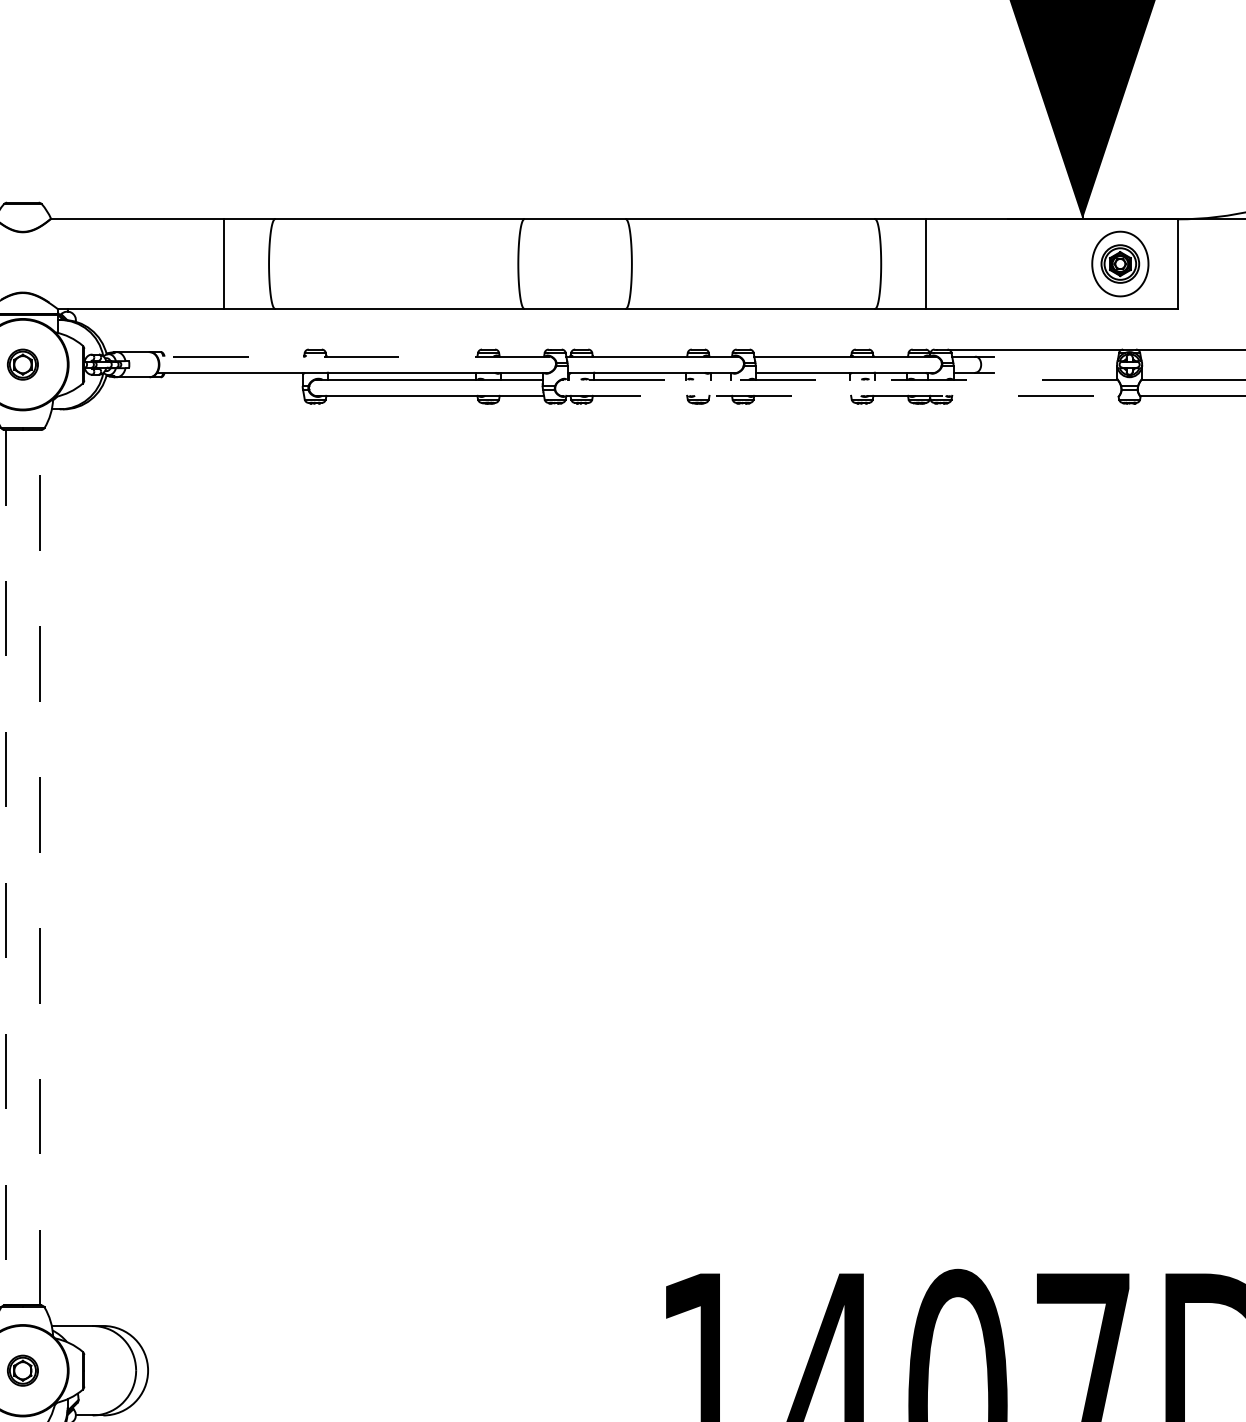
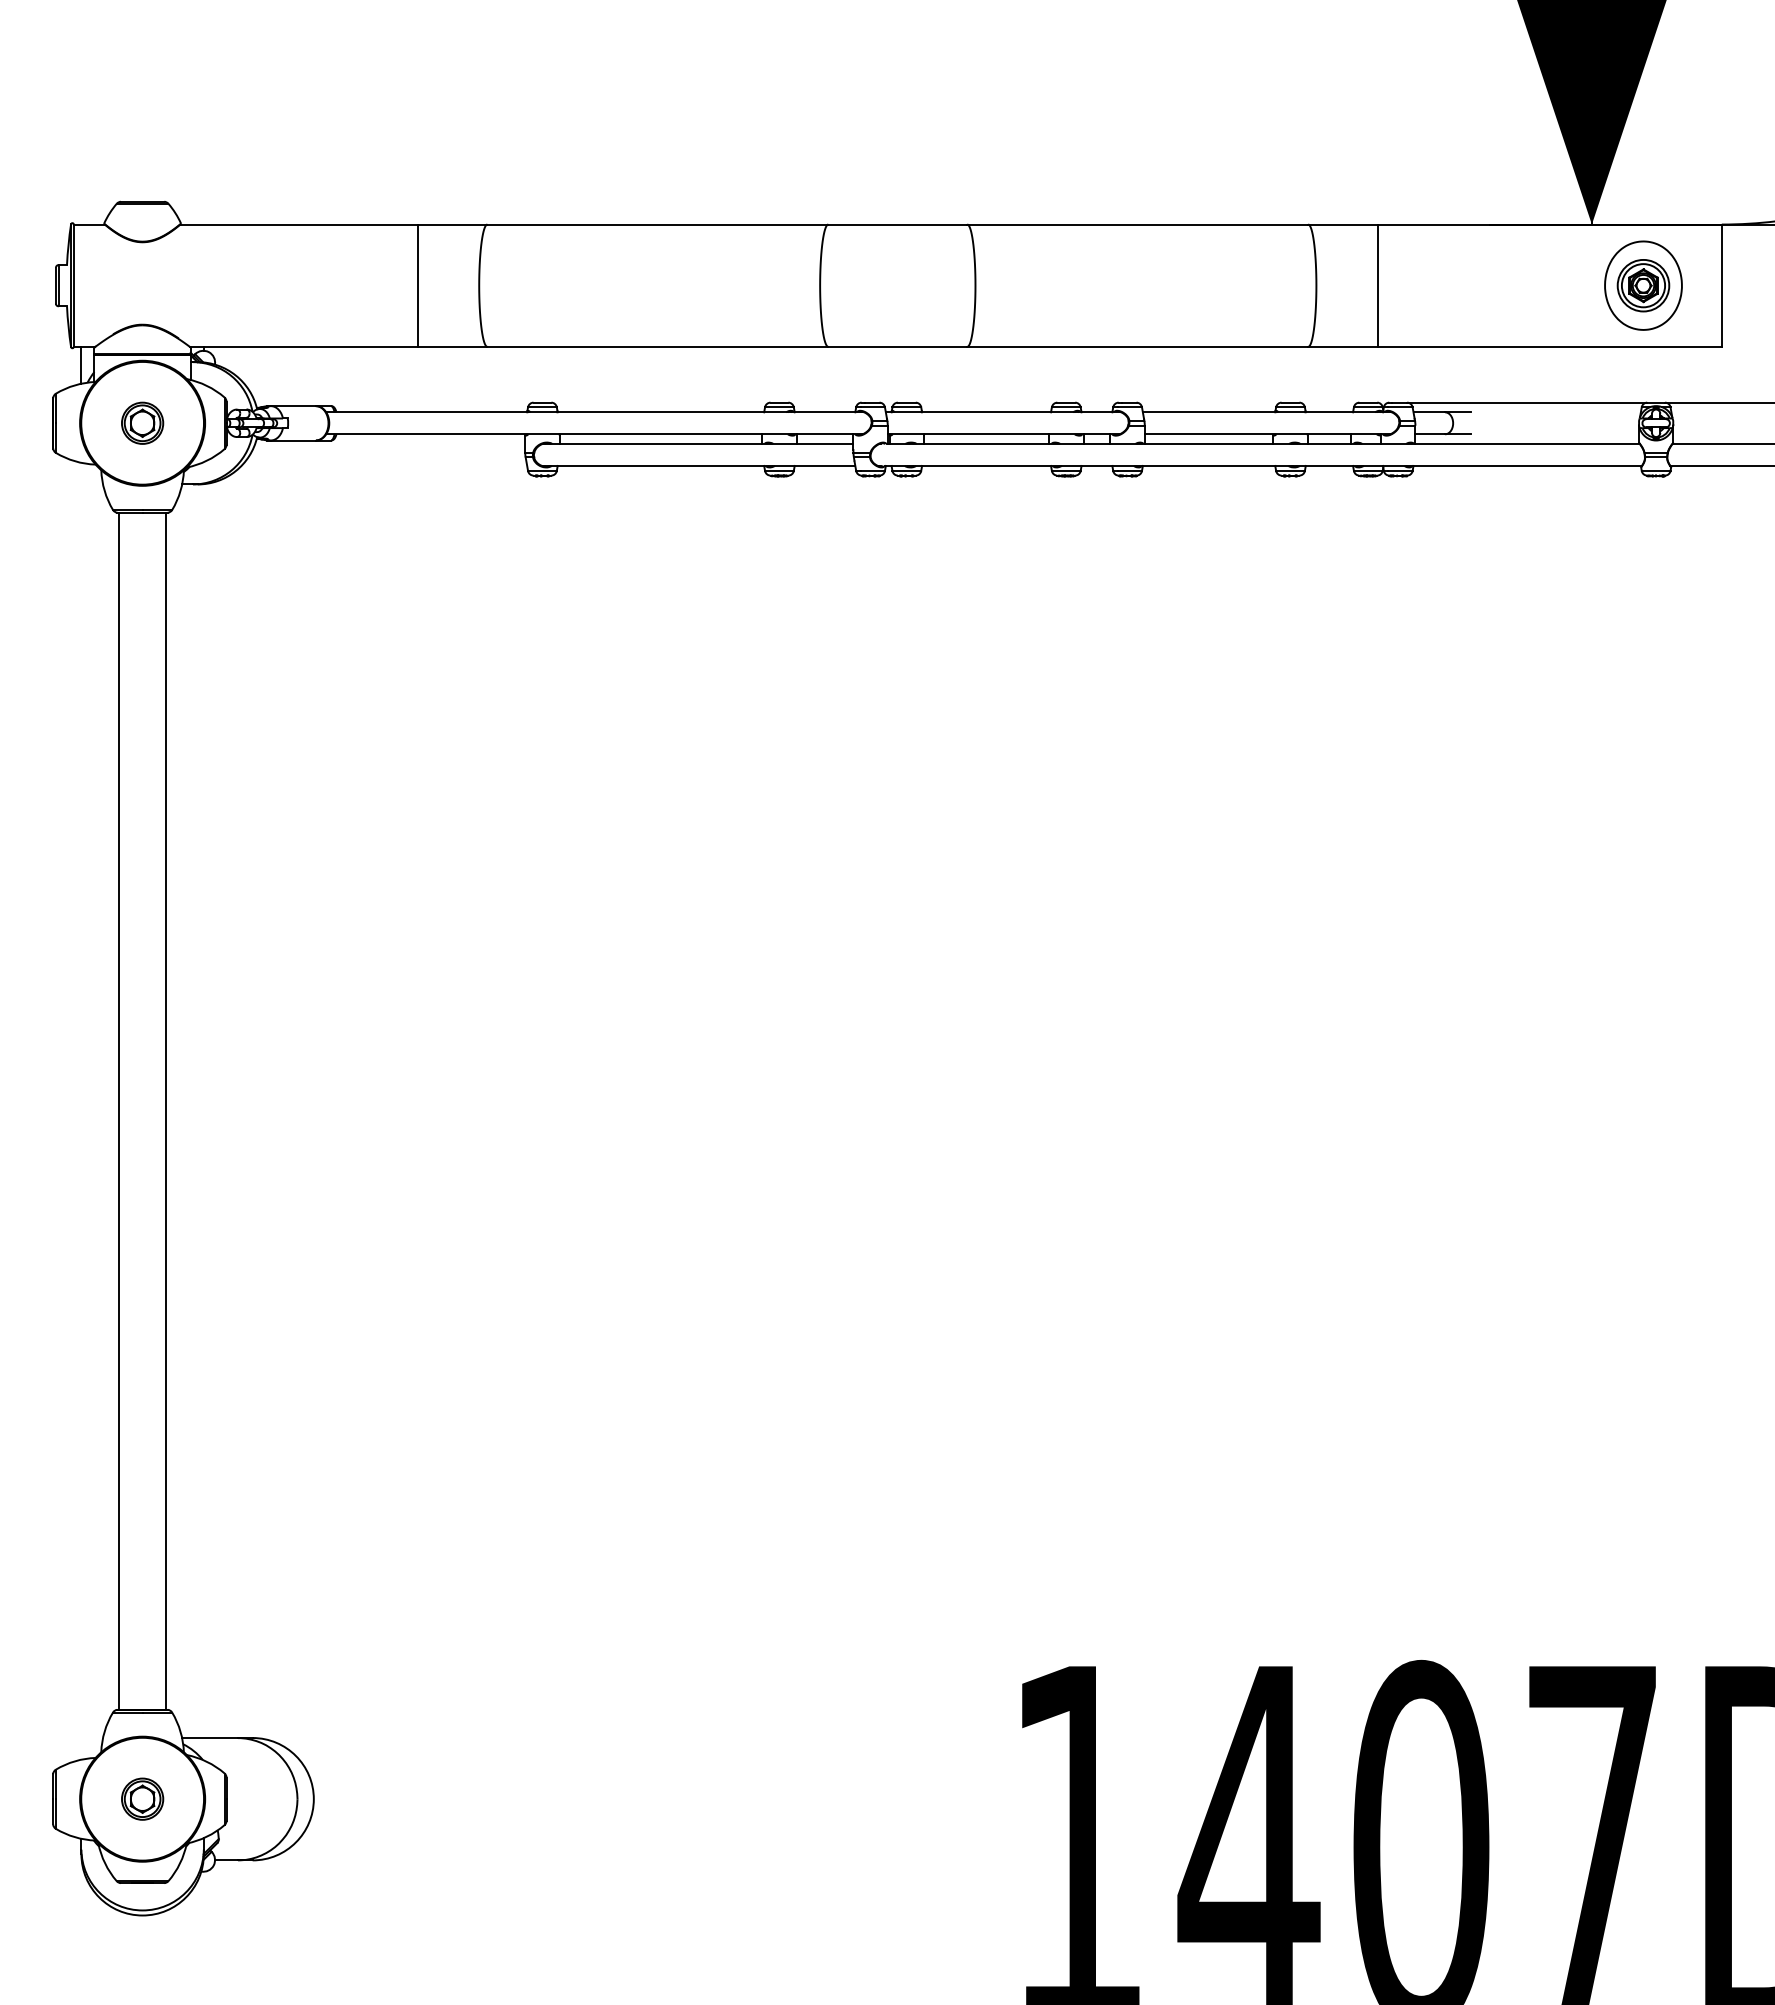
line: (354, 356) -> (595, 412), dashed -> solid
line: (842, 379) -> (1263, 443), dashed -> solid
line: (842, 395) -> (1263, 465), dashed -> solid
line: (6, 867) -> (119, 1111), dashed -> solid
line: (39, 867) -> (165, 1111), dashed -> solid

